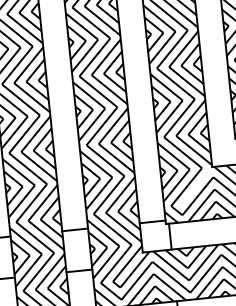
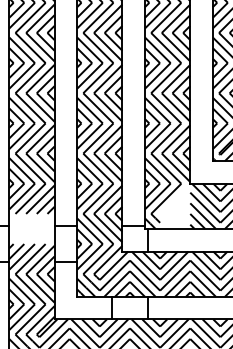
hatch: (198, 199) -> (175, 210), removed
hatch: (36, 236) -> (31, 228), removed

